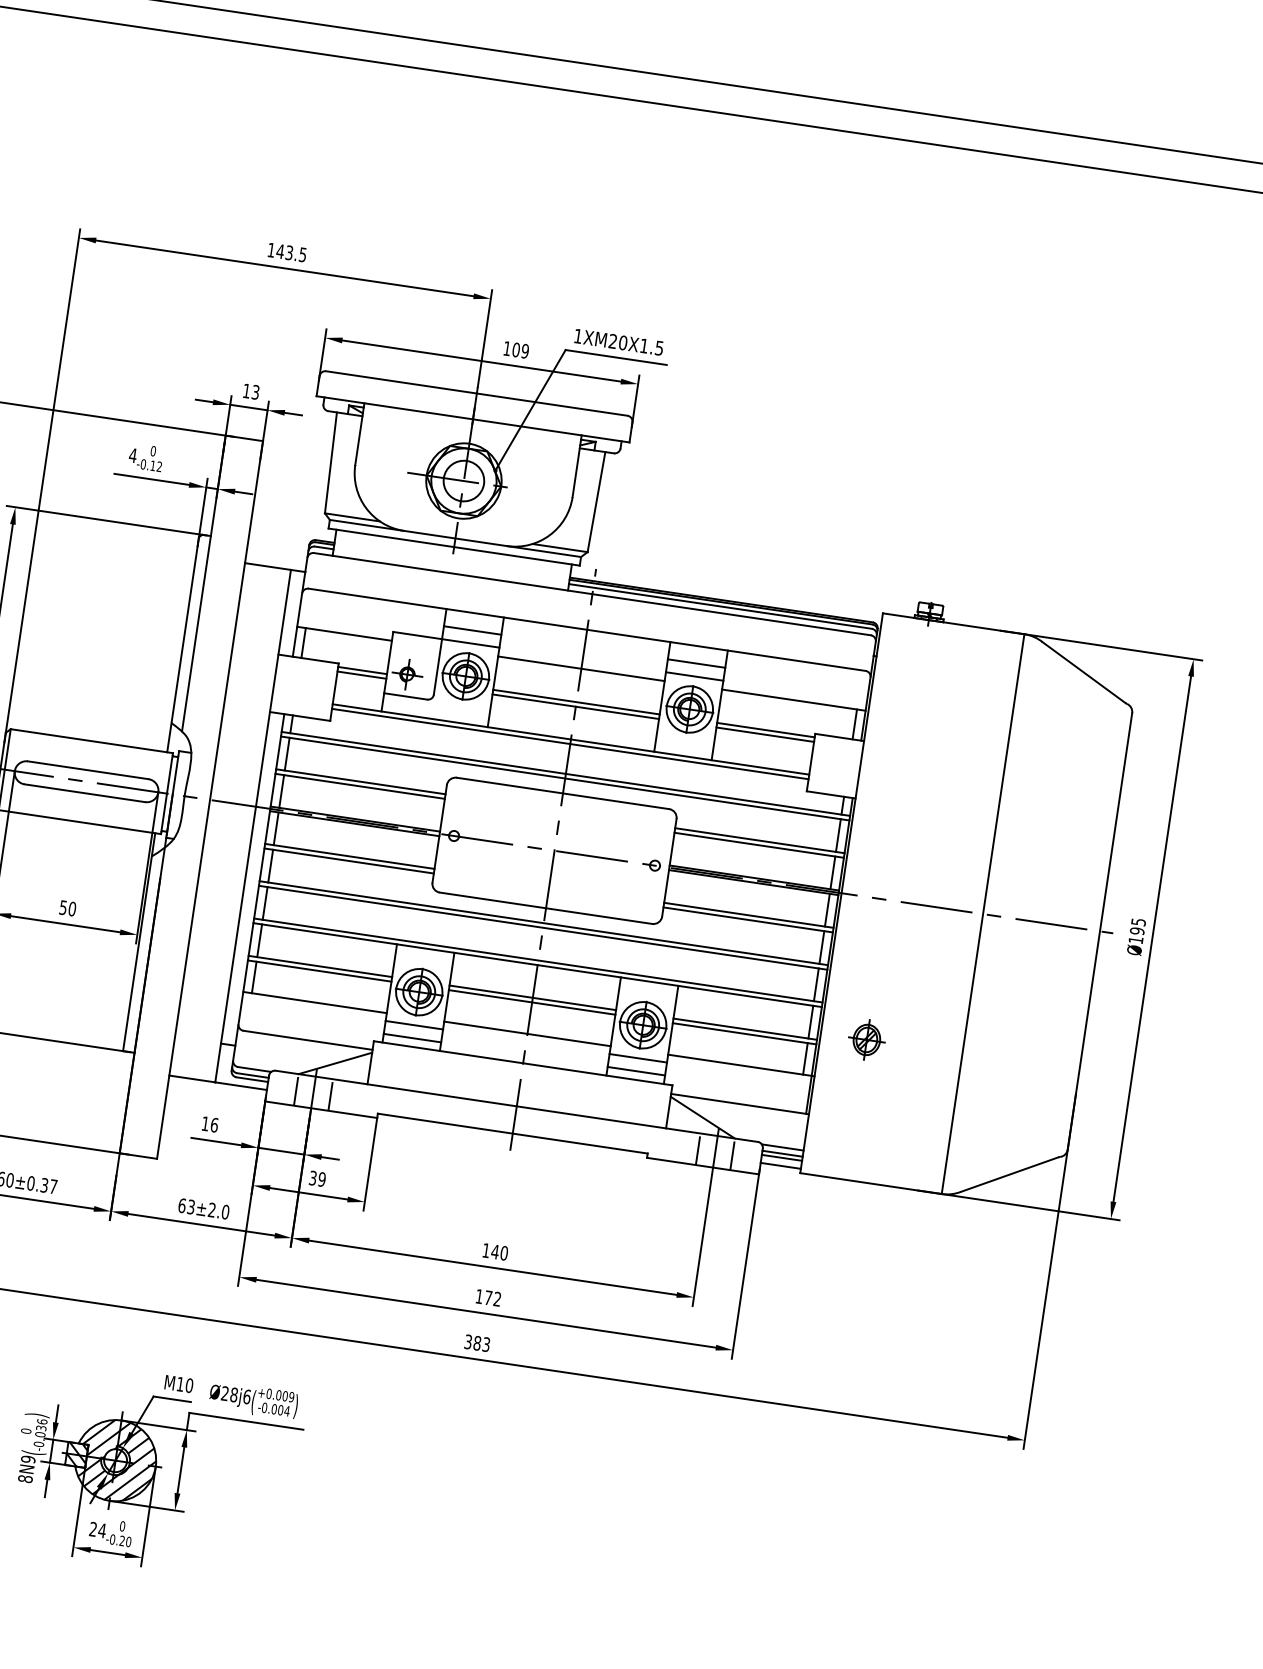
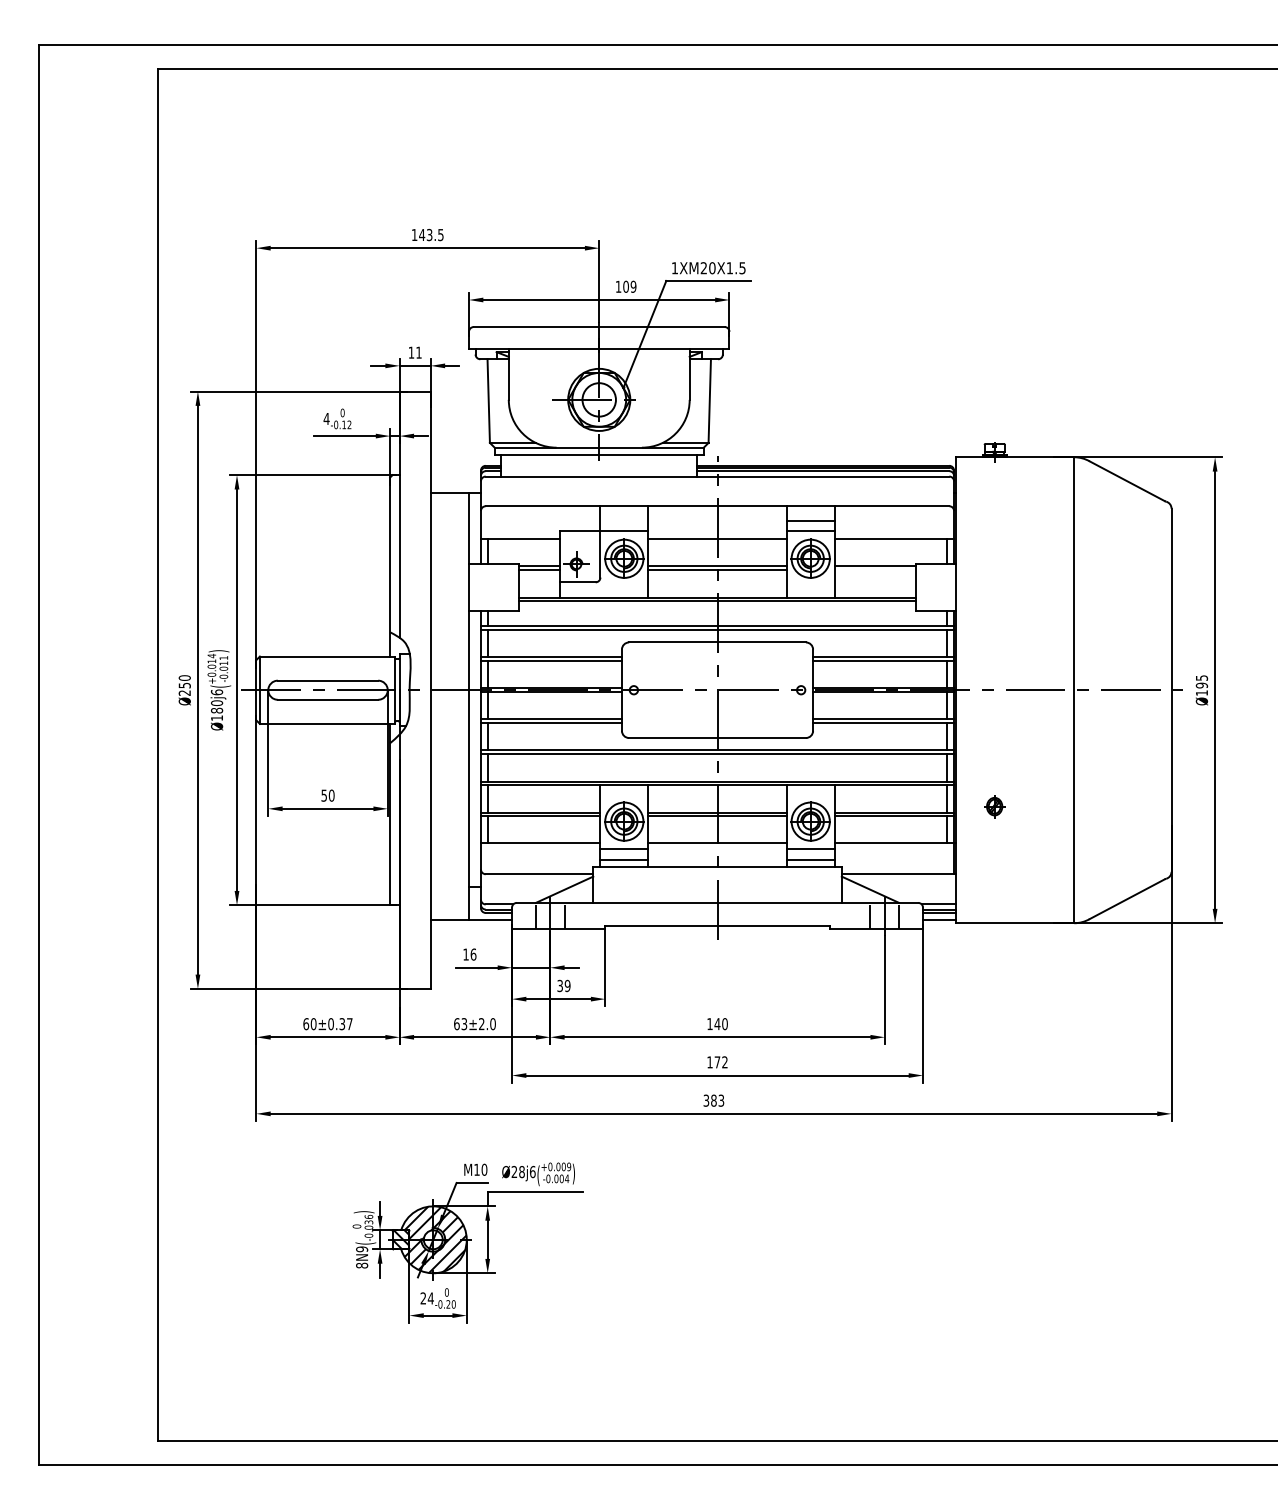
text: (255, 392) -> (418, 352), 13 -> 11
line: (472, 630) -> (624, 520), removed
line: (764, 734) -> (874, 570), removed
part: (866, 1039) -> (994, 806), size x0.7

